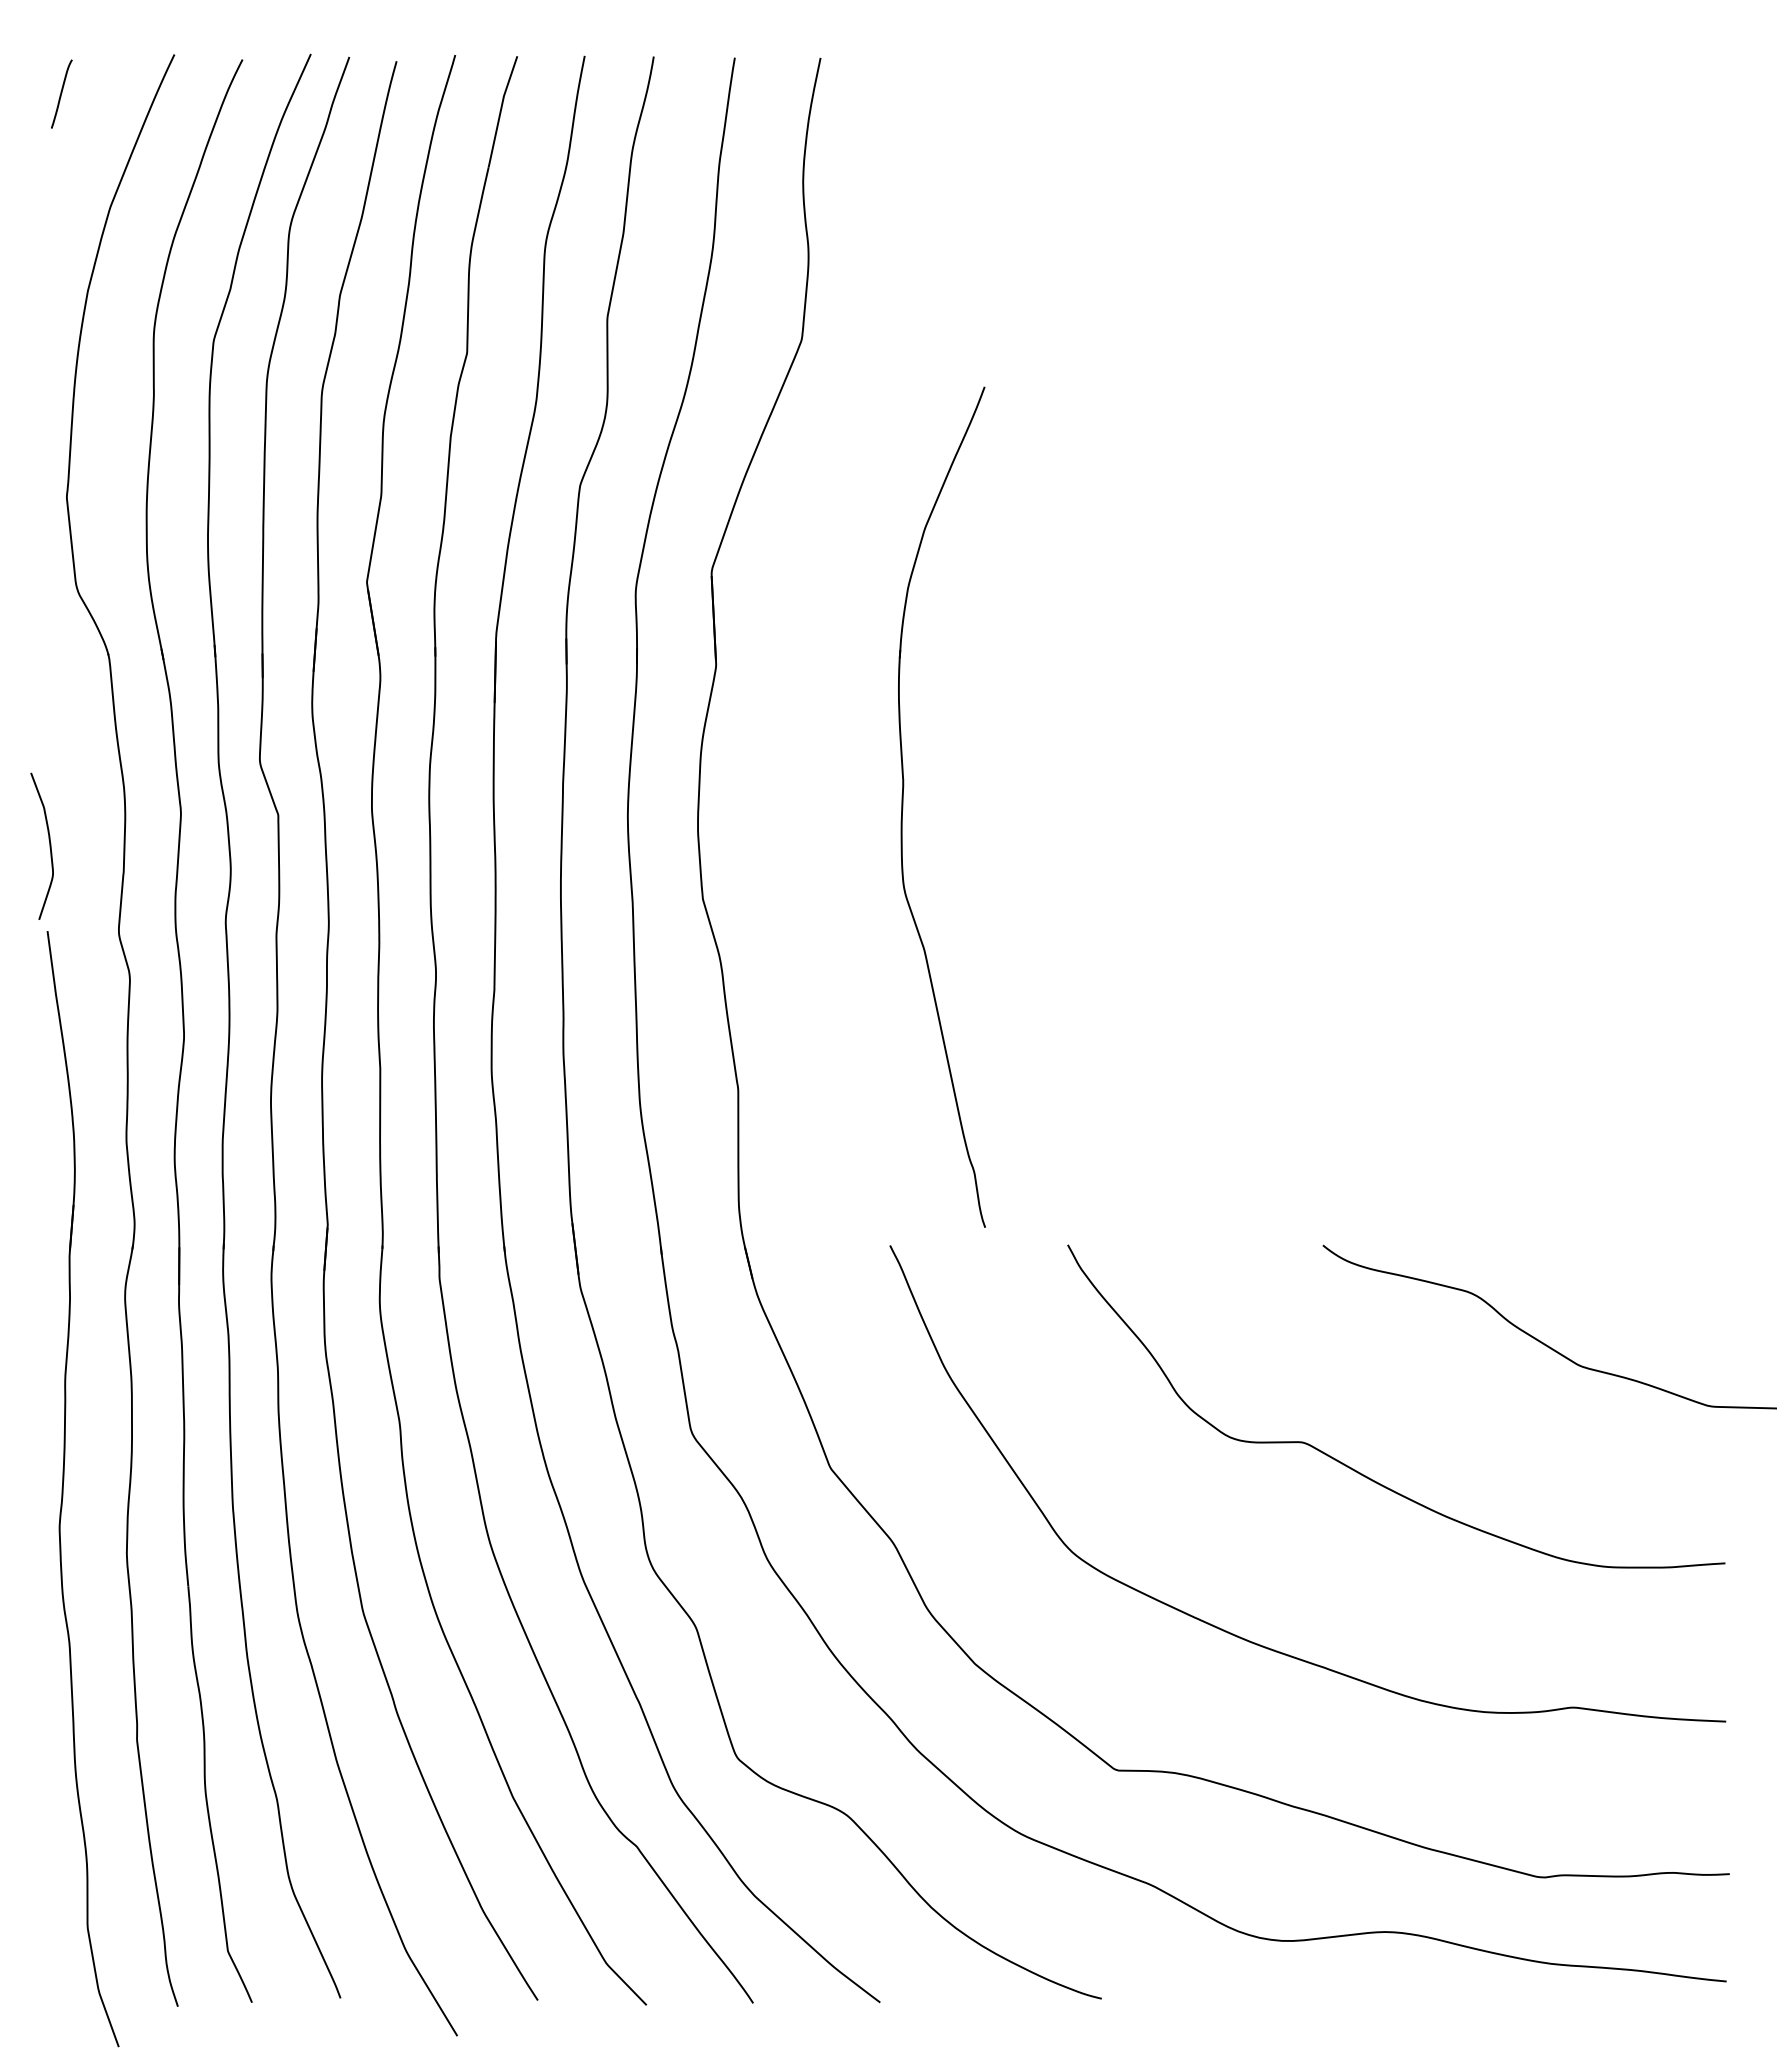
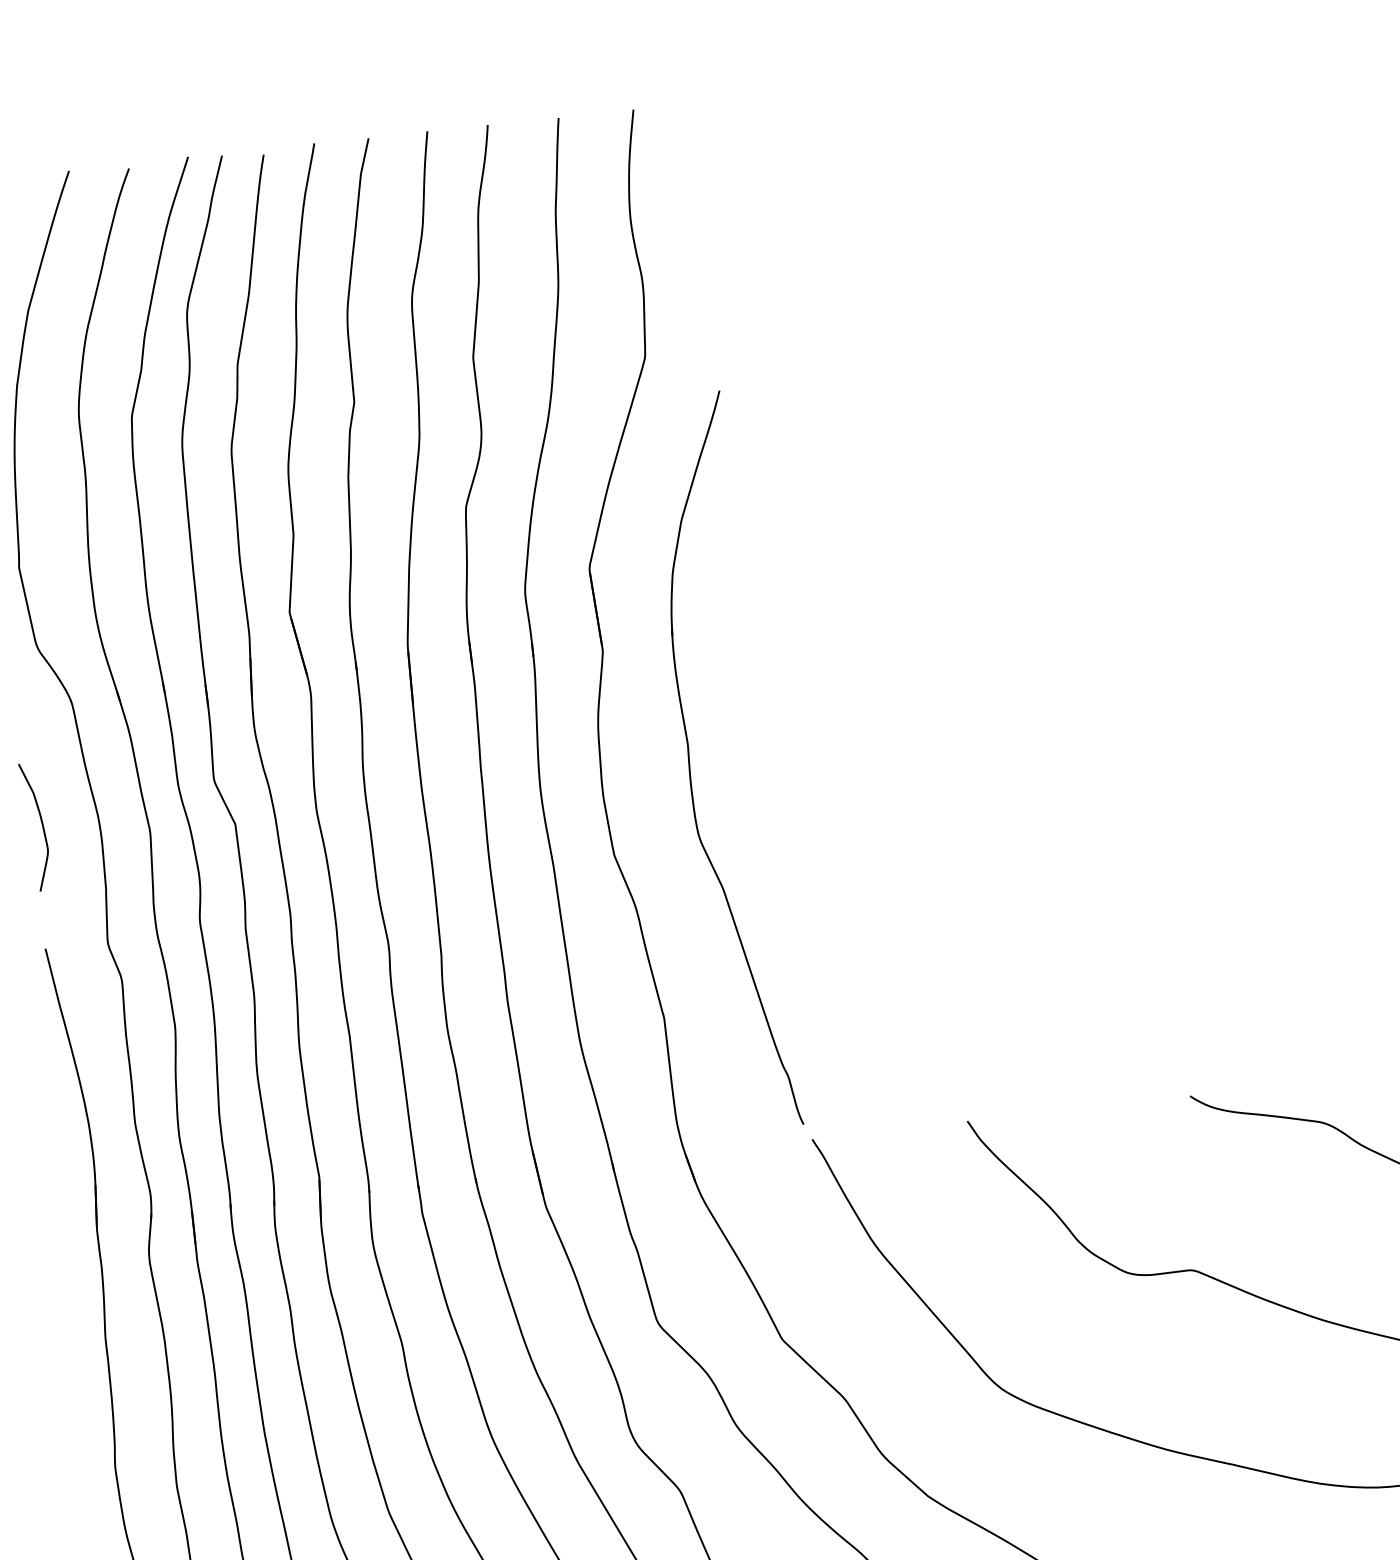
part: (903, 806) -> (690, 765), moved
curve: (49, 845) -> (42, 825), moved

